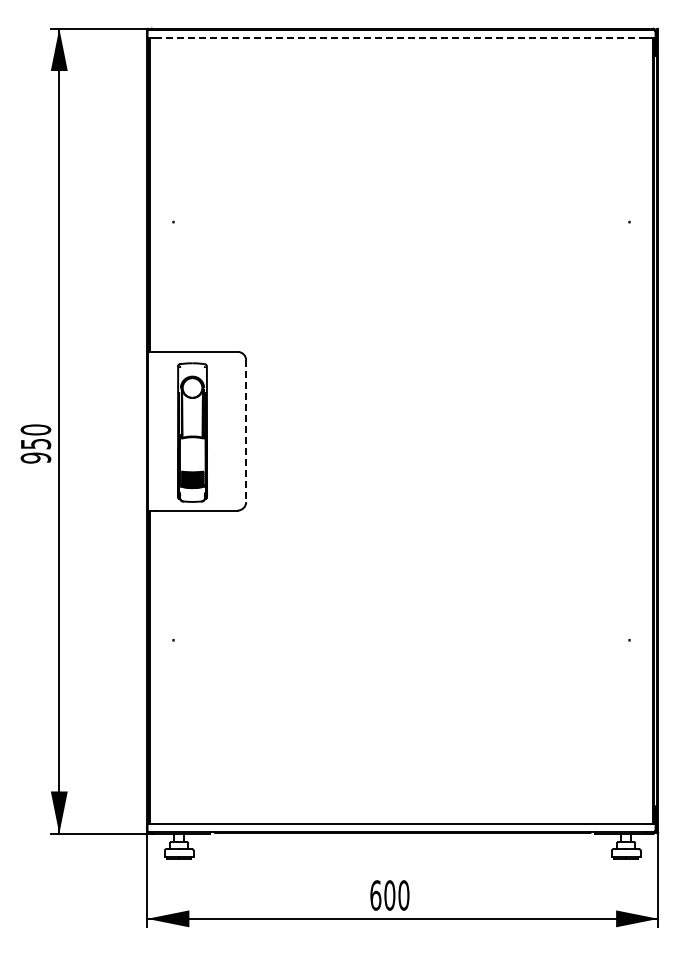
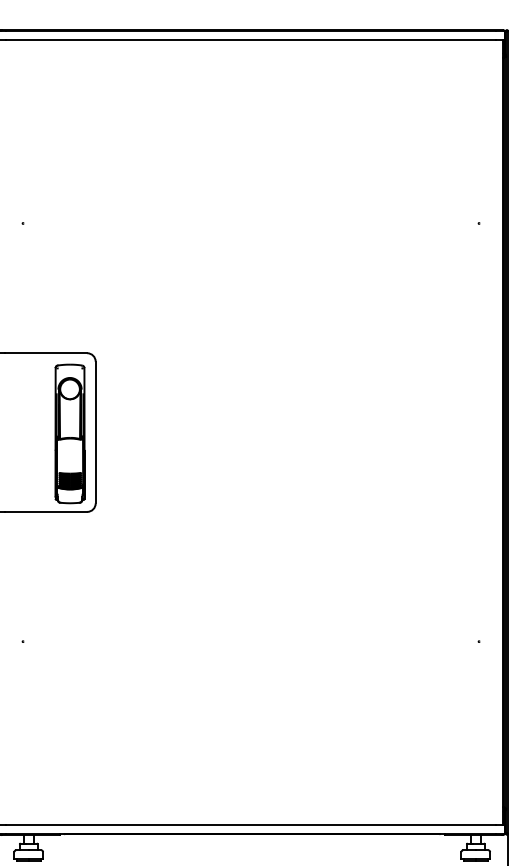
line: (401, 38) -> (251, 39), dashed -> solid
line: (246, 431) -> (96, 432), dashed -> solid
part: (192, 432) -> (70, 433), moved

